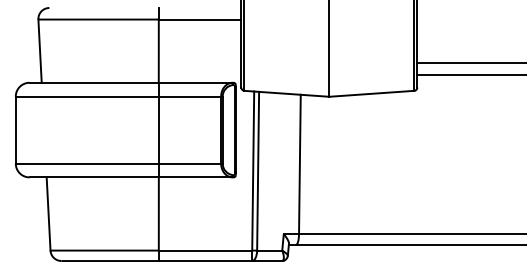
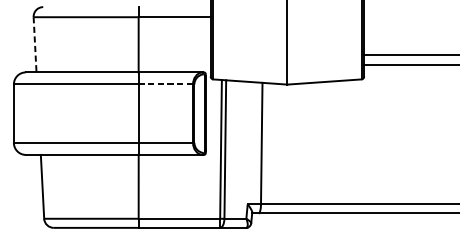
line: (40, 51) -> (35, 45), solid -> dashed
line: (190, 96) -> (166, 84), solid -> dashed

